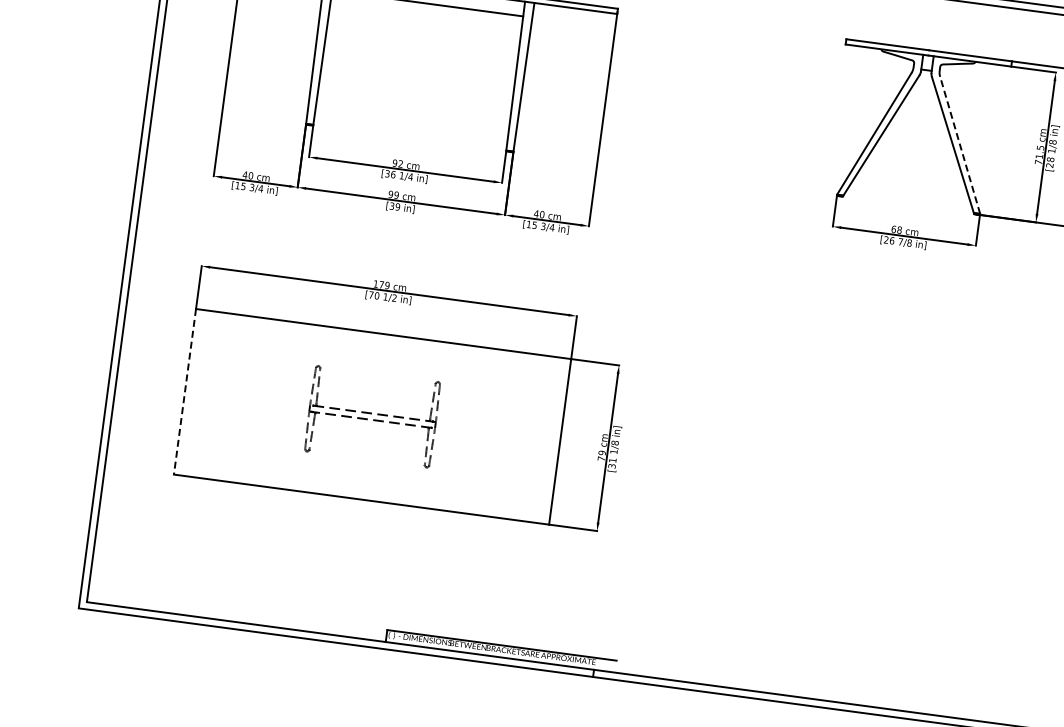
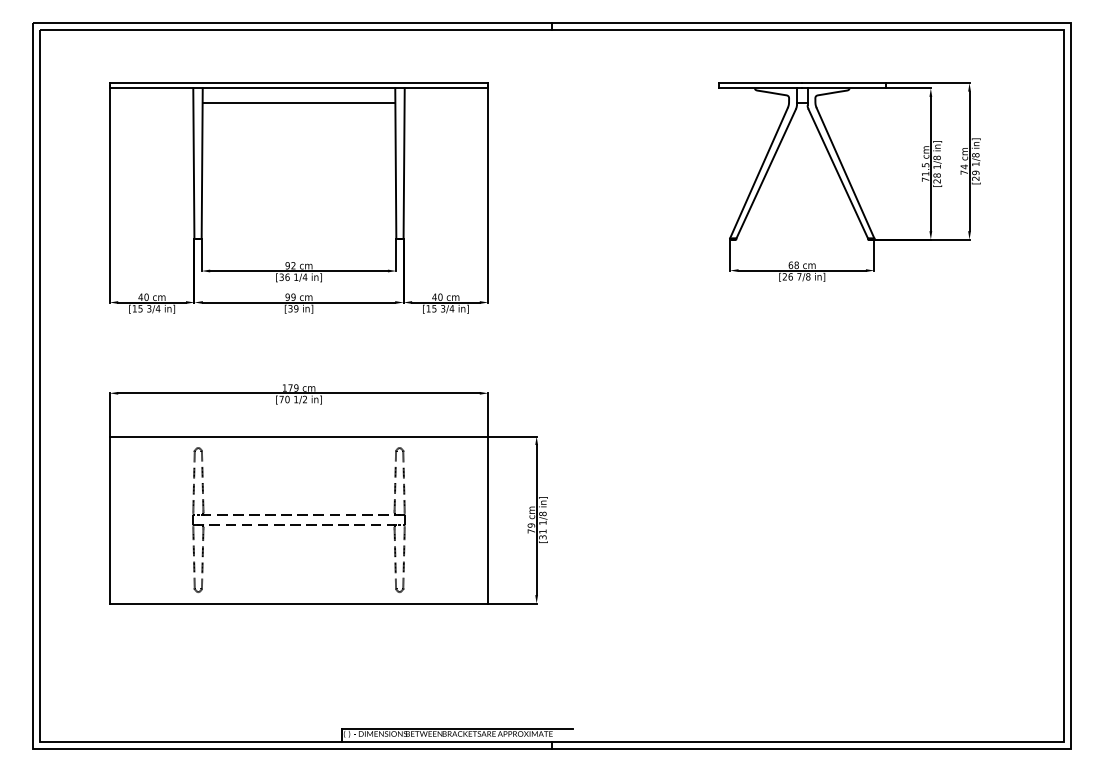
line: (960, 144) -> (845, 172), dashed -> solid
line: (184, 392) -> (109, 520), dashed -> solid
part: (372, 416) -> (298, 519), size x1.67

